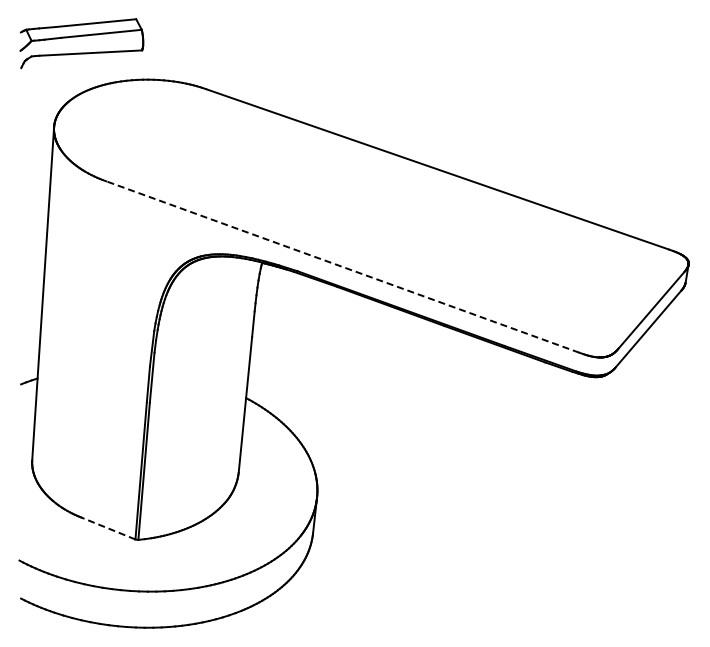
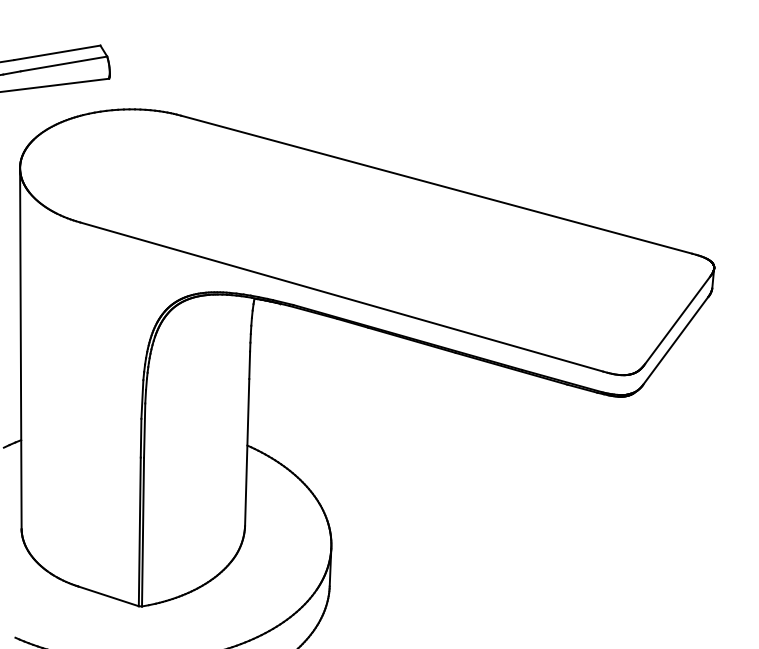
line: (342, 267) -> (341, 297), dashed -> solid
line: (107, 528) -> (107, 596), dashed -> solid

